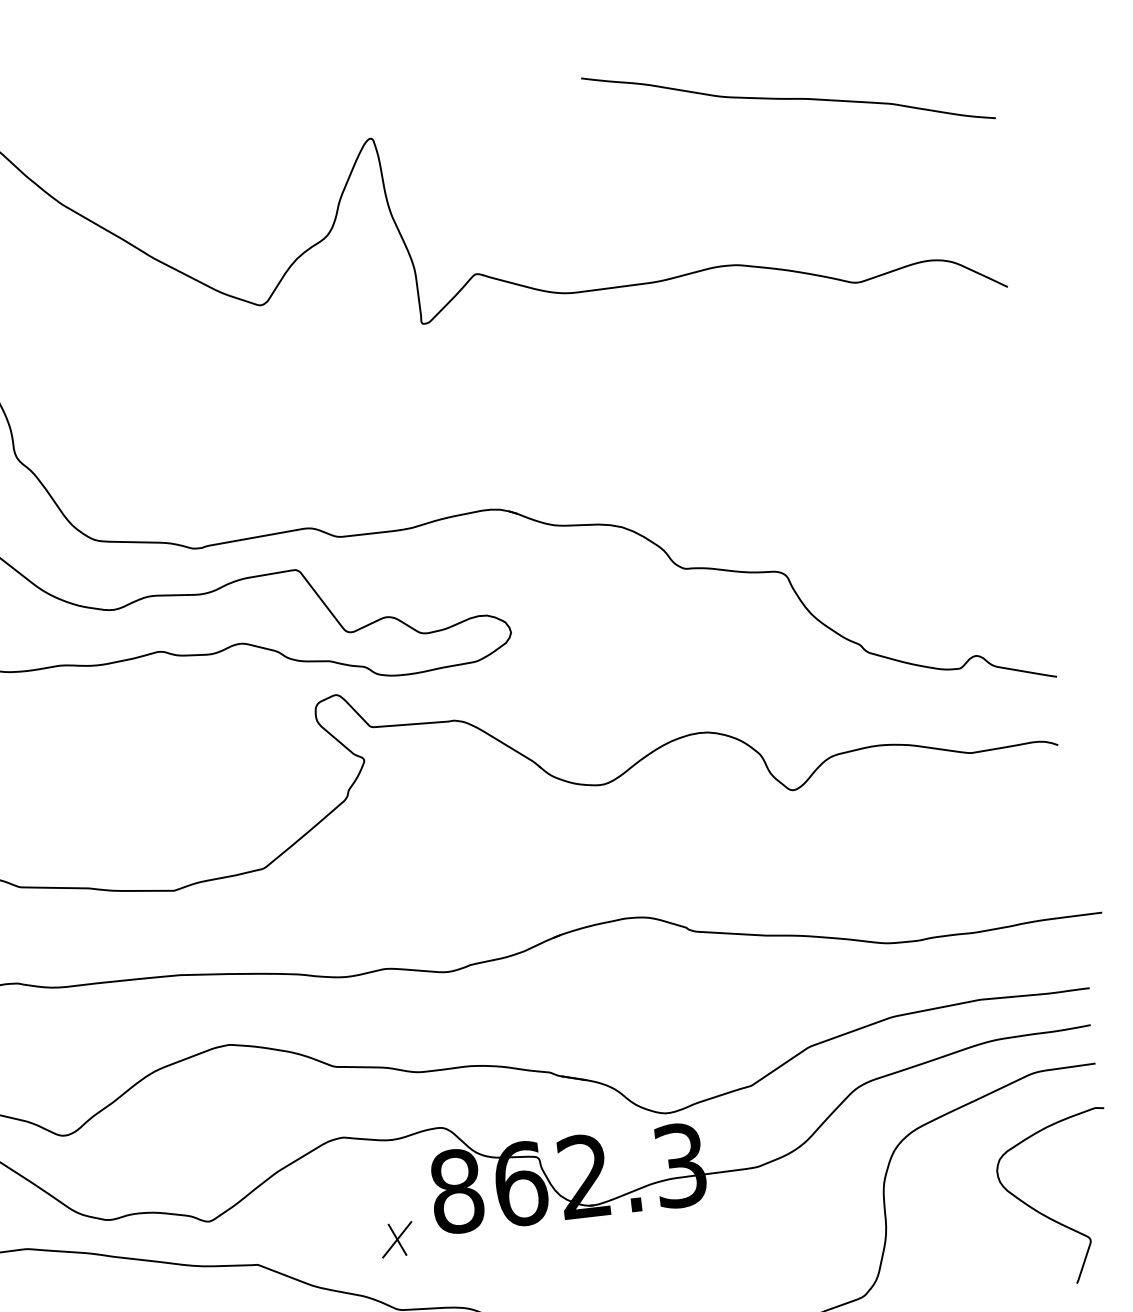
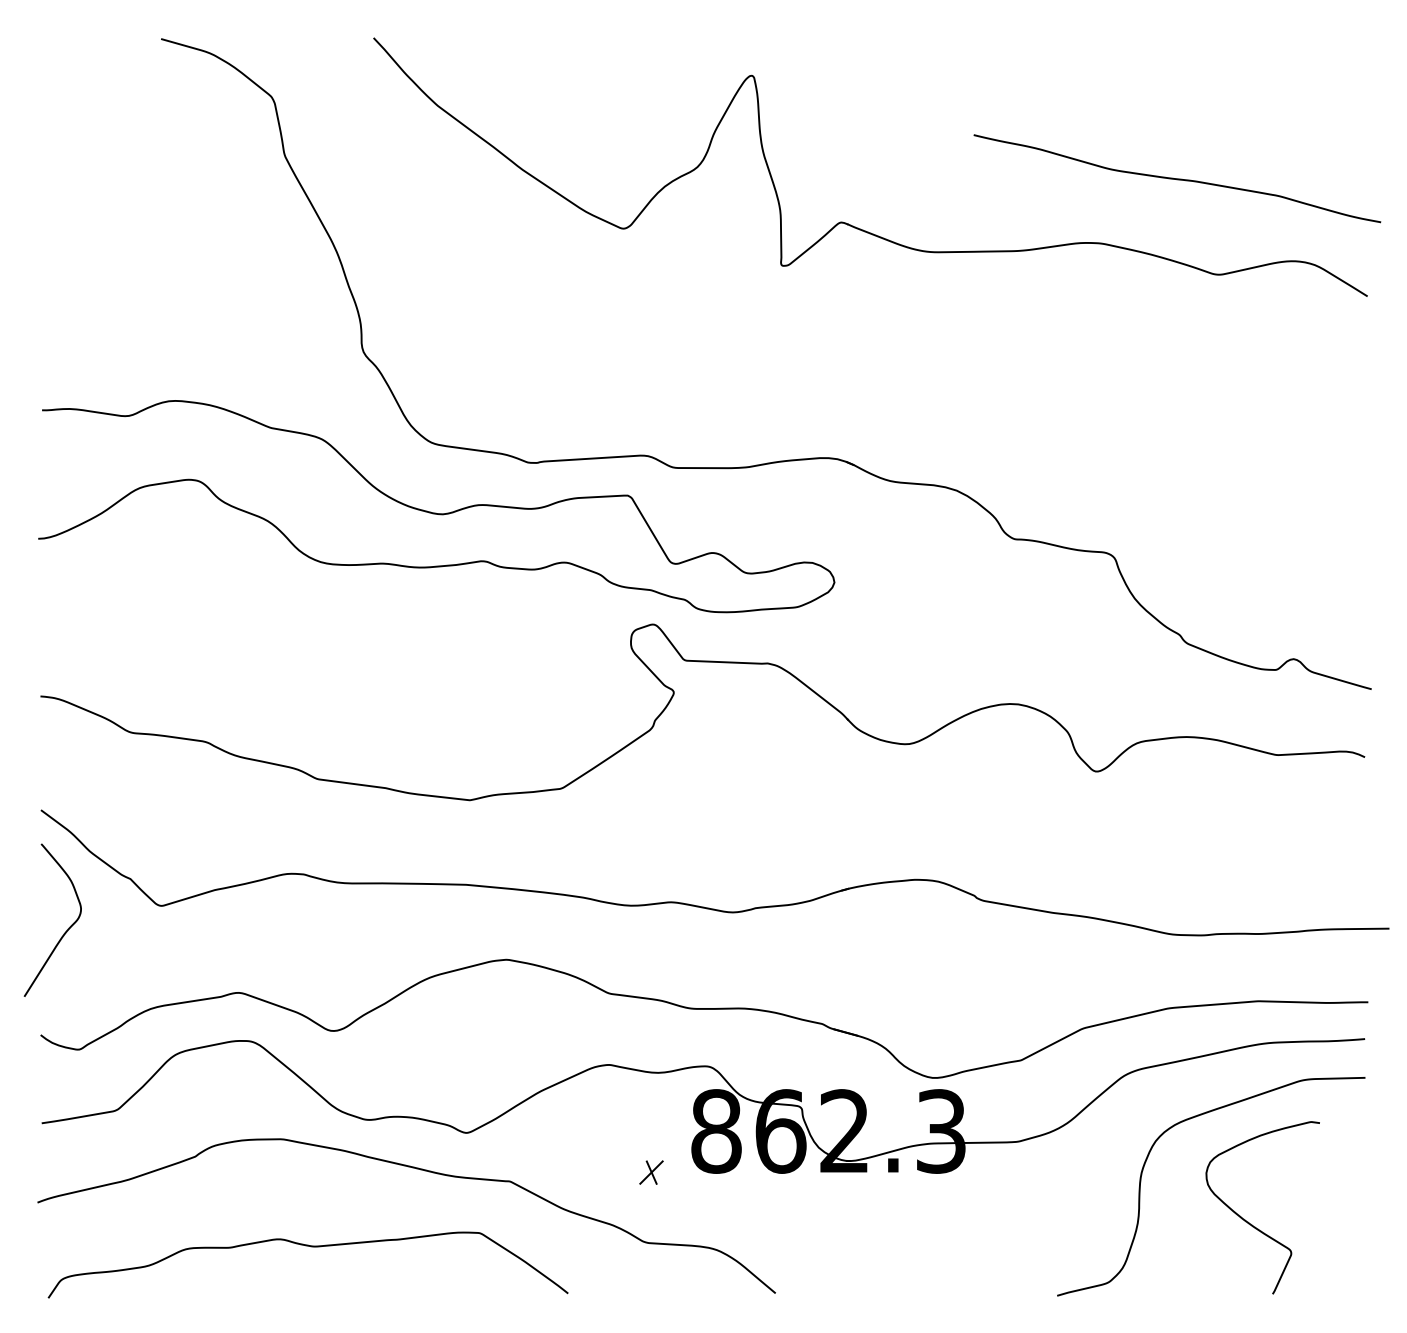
curve: (788, 98) -> (1177, 178), moved
curve: (1048, 1216) -> (1252, 1224), moved
part: (397, 1239) -> (651, 1172), size x0.7

